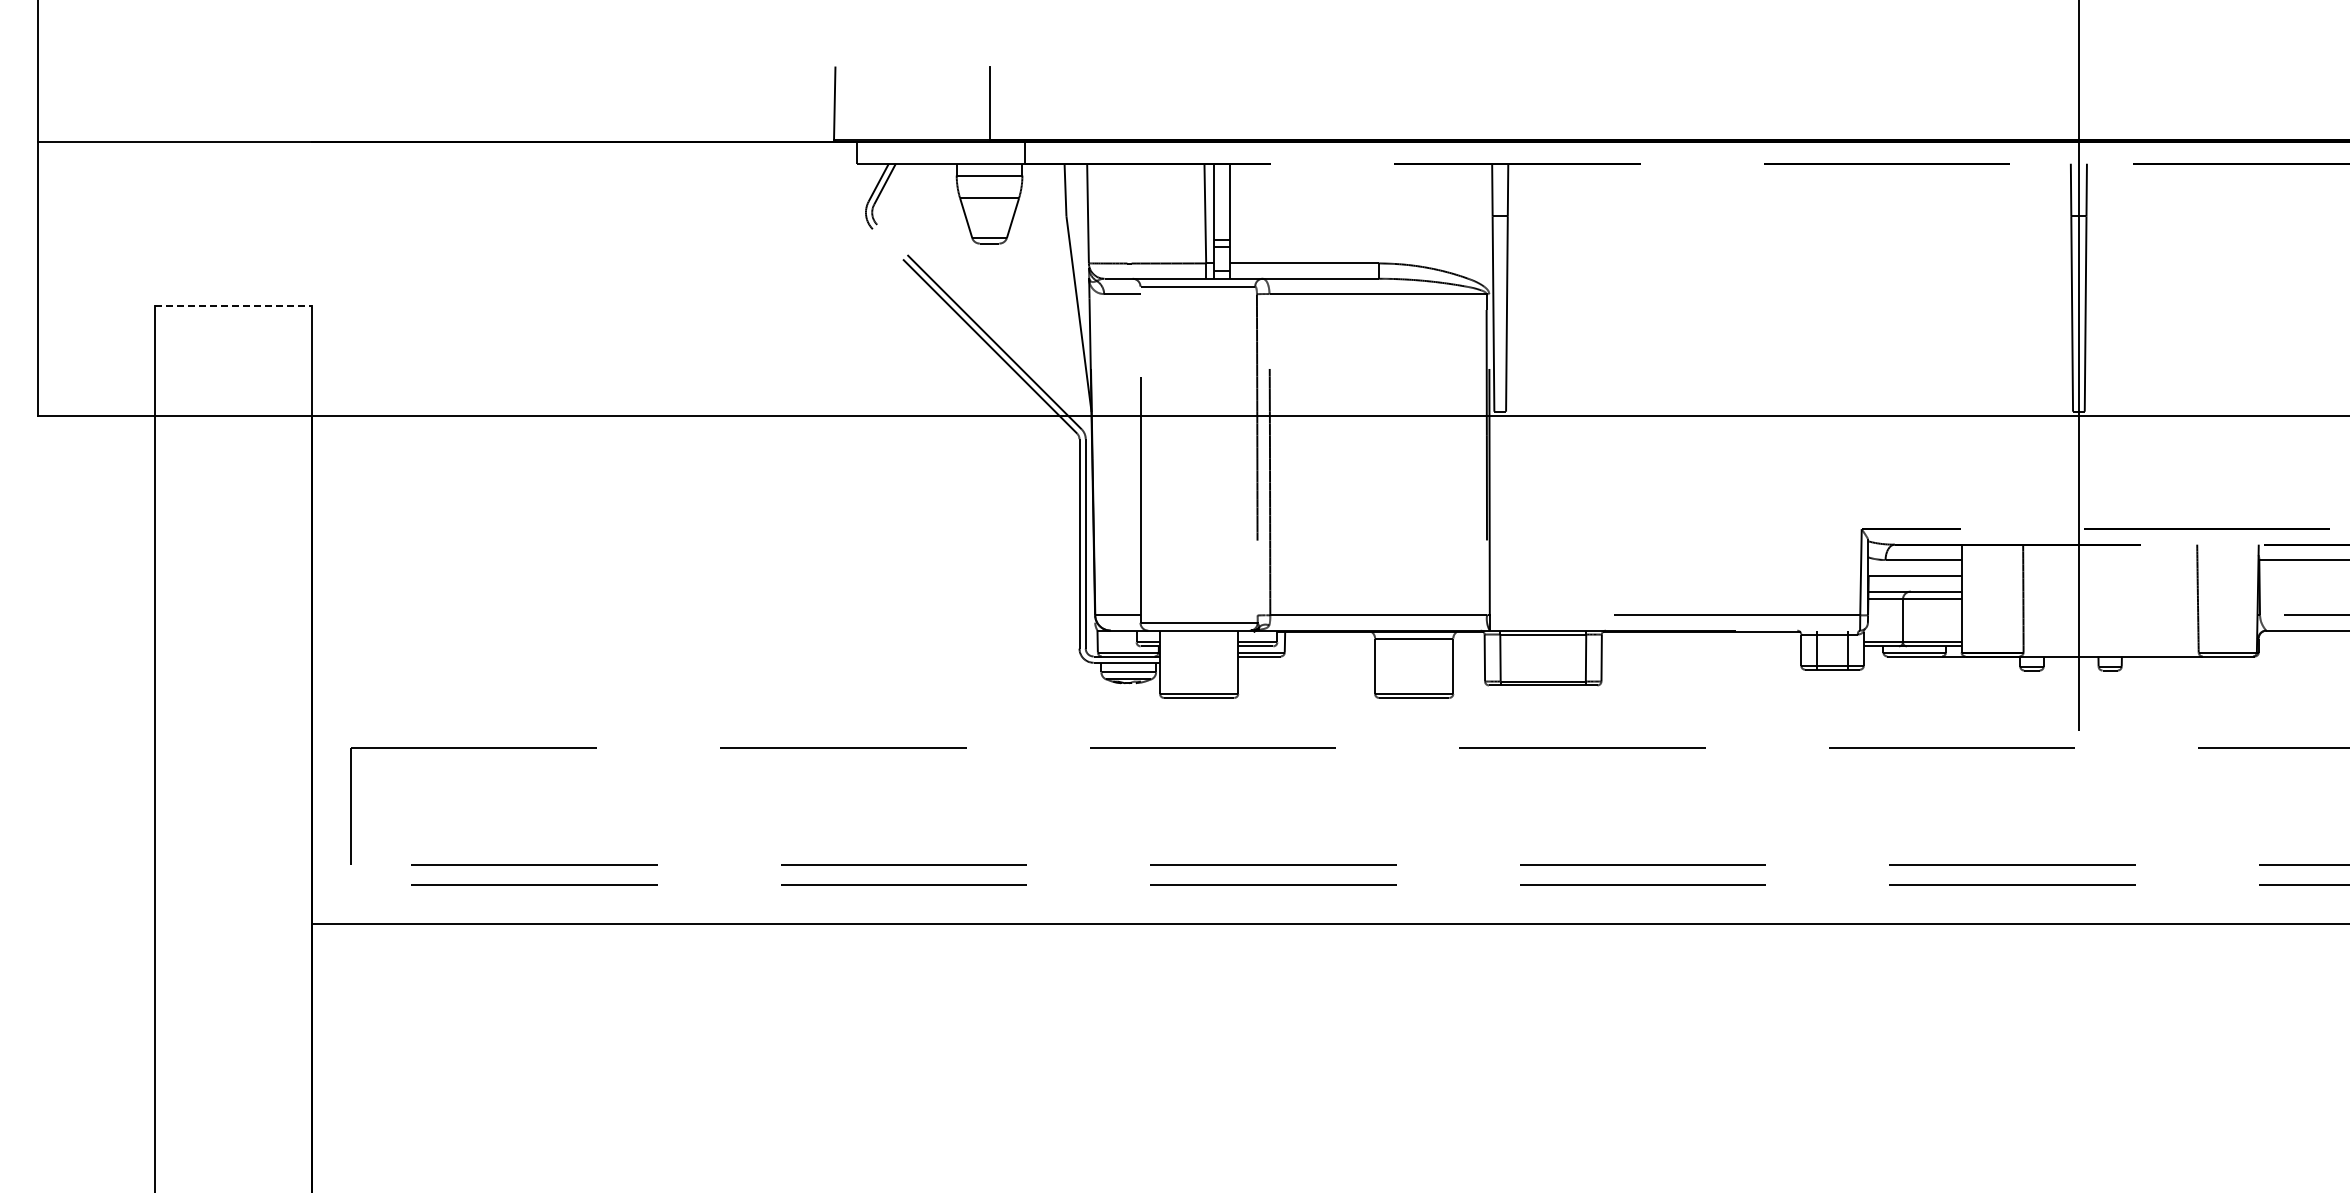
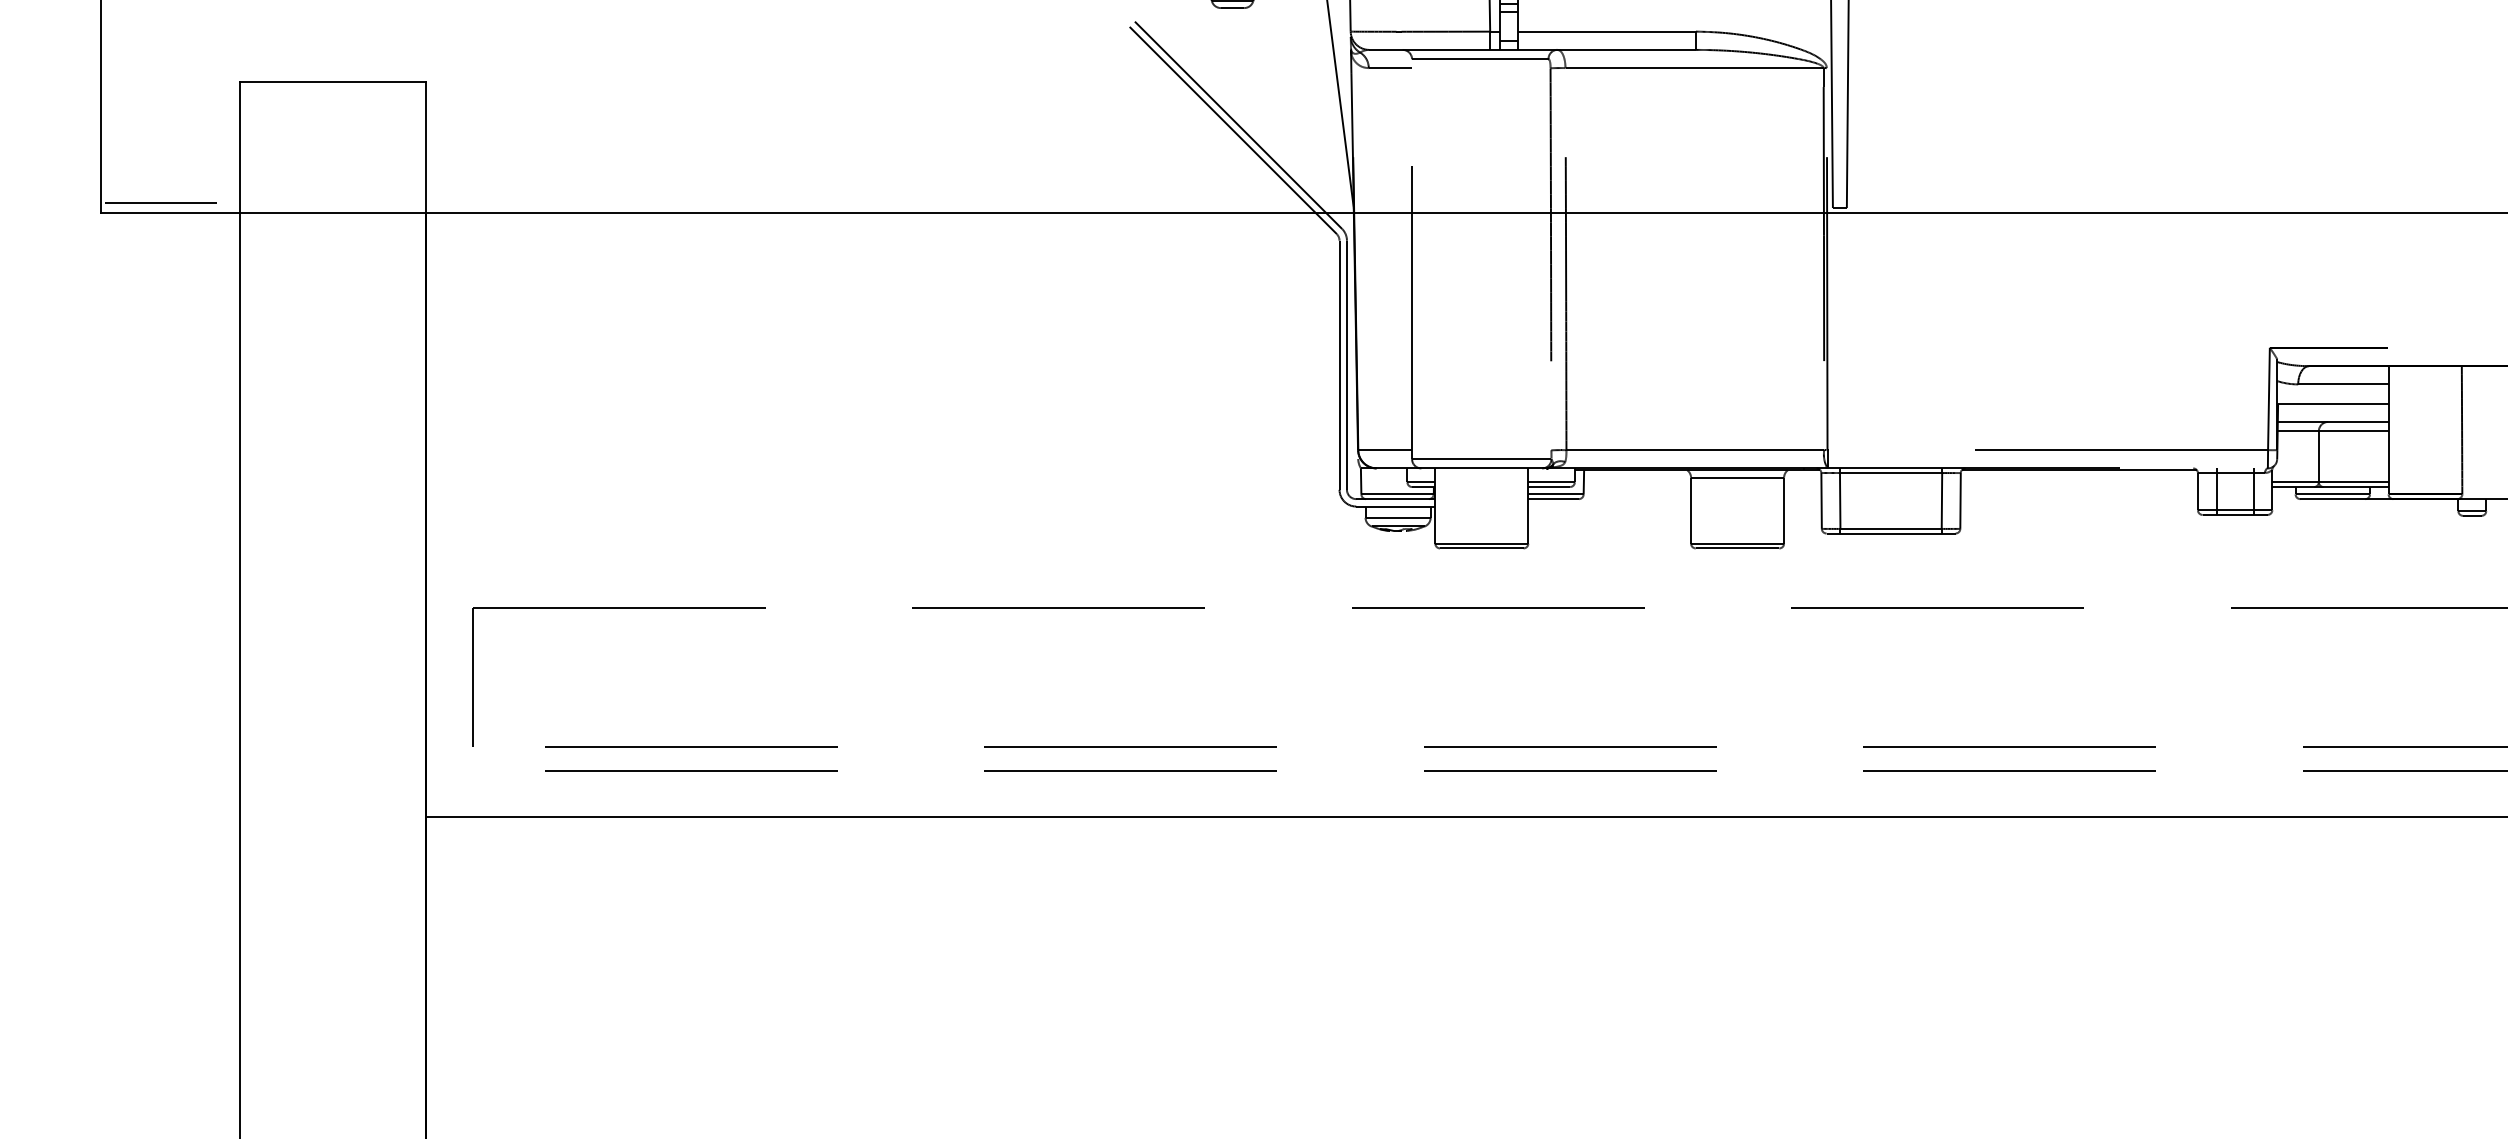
line: (233, 306) -> (333, 82), dashed -> solid
line: (88, 407) -> (160, 202), added

